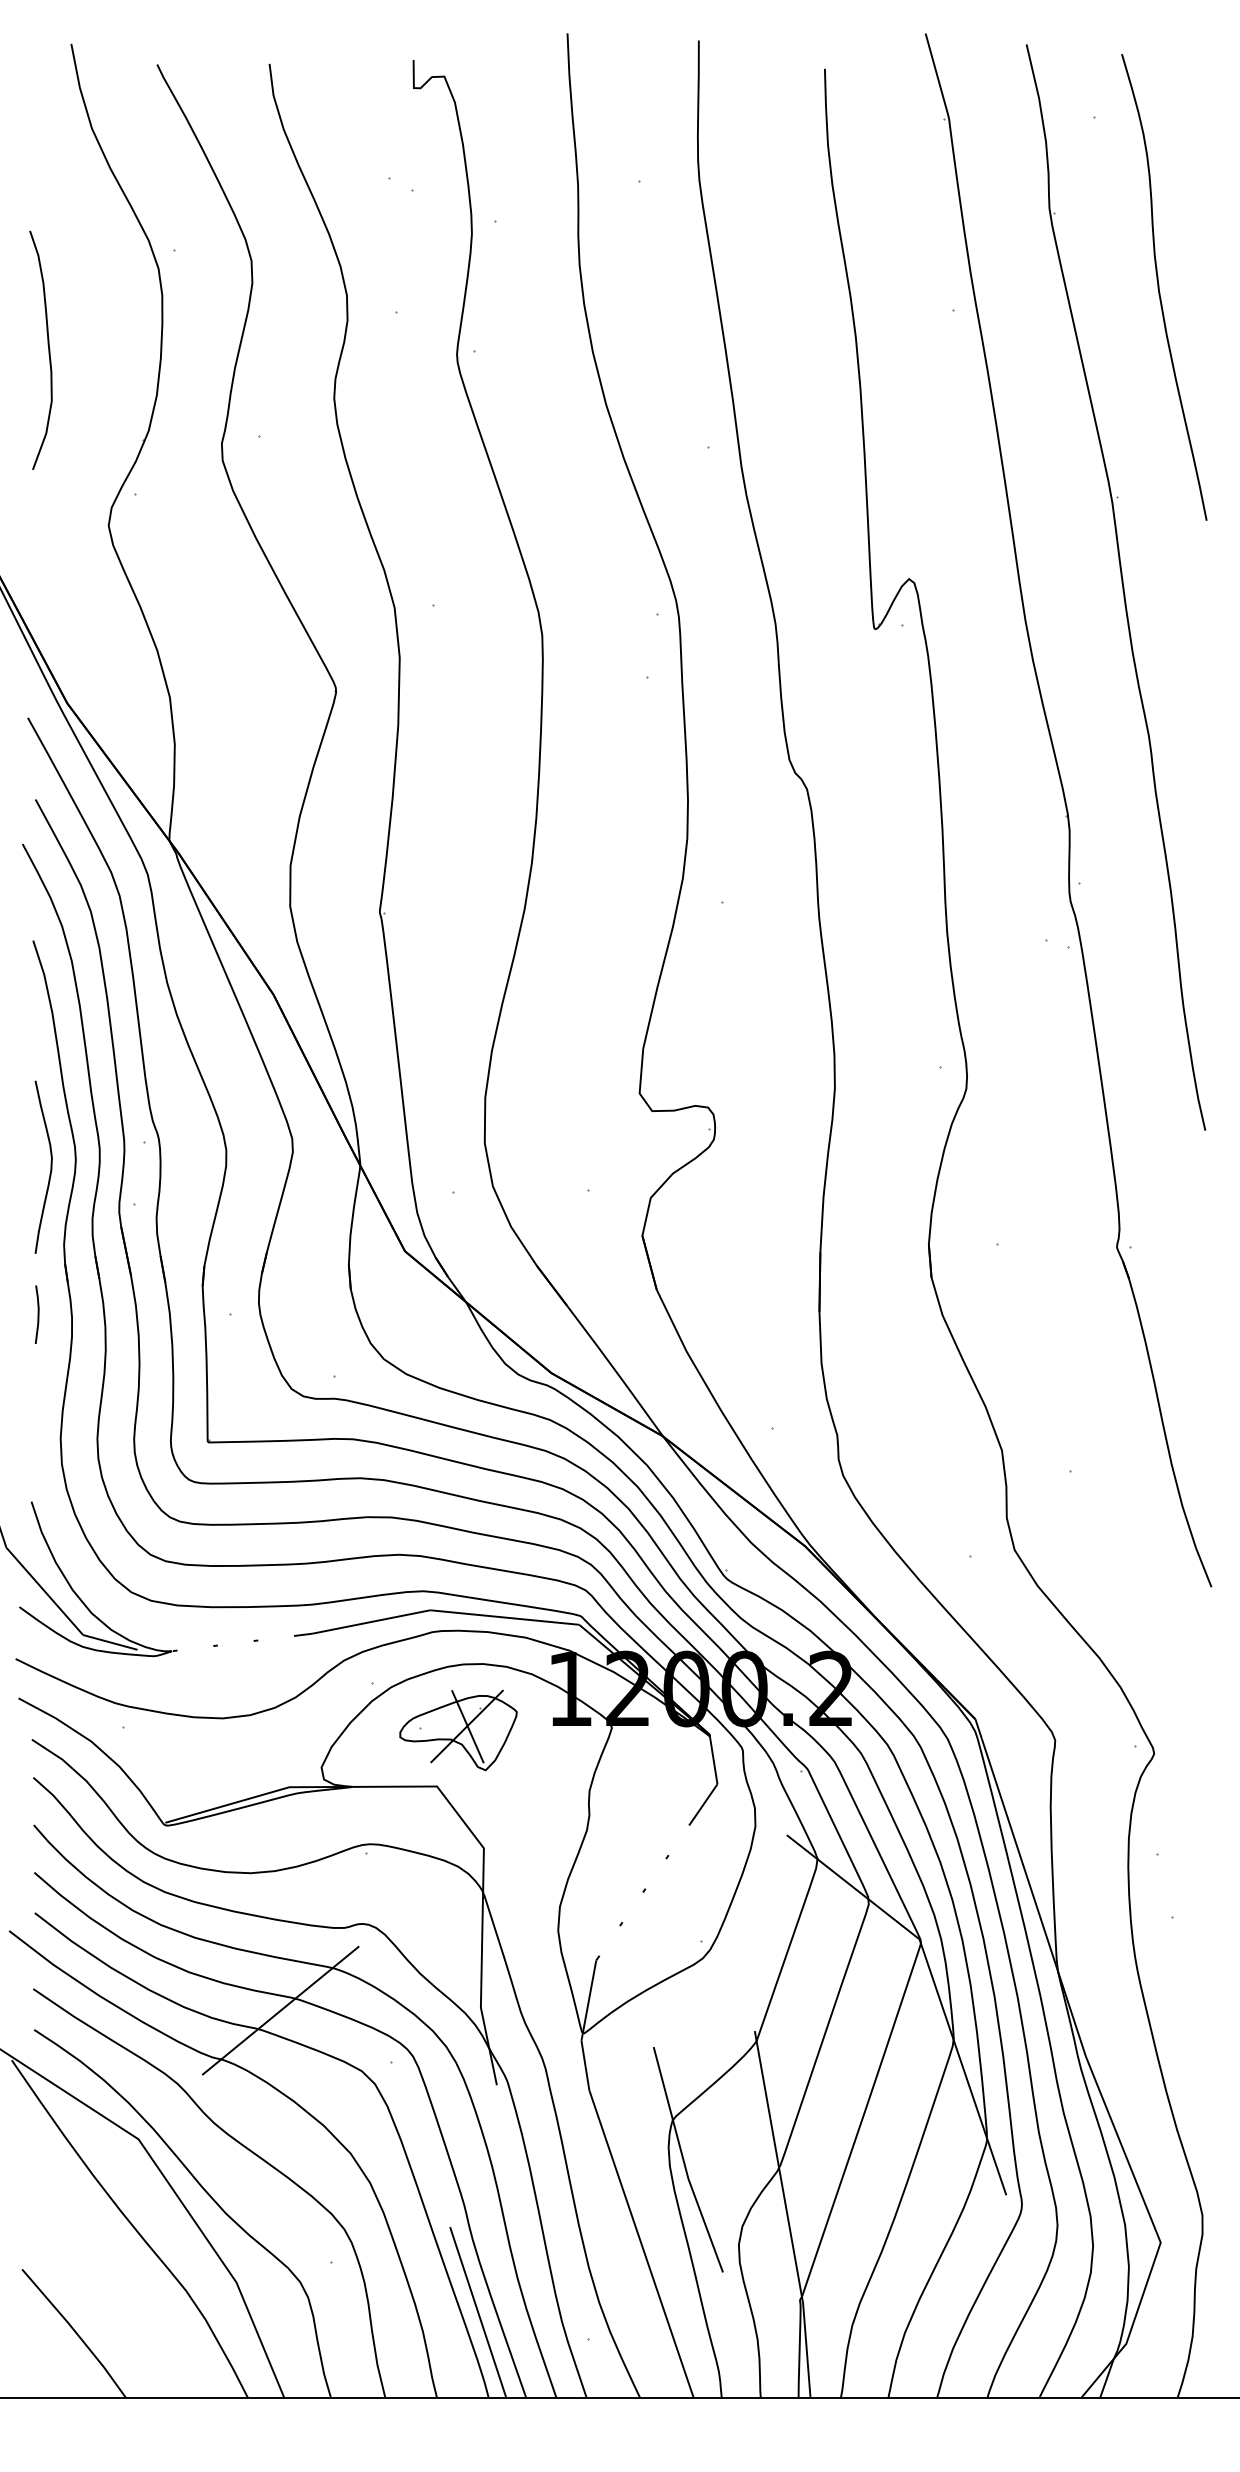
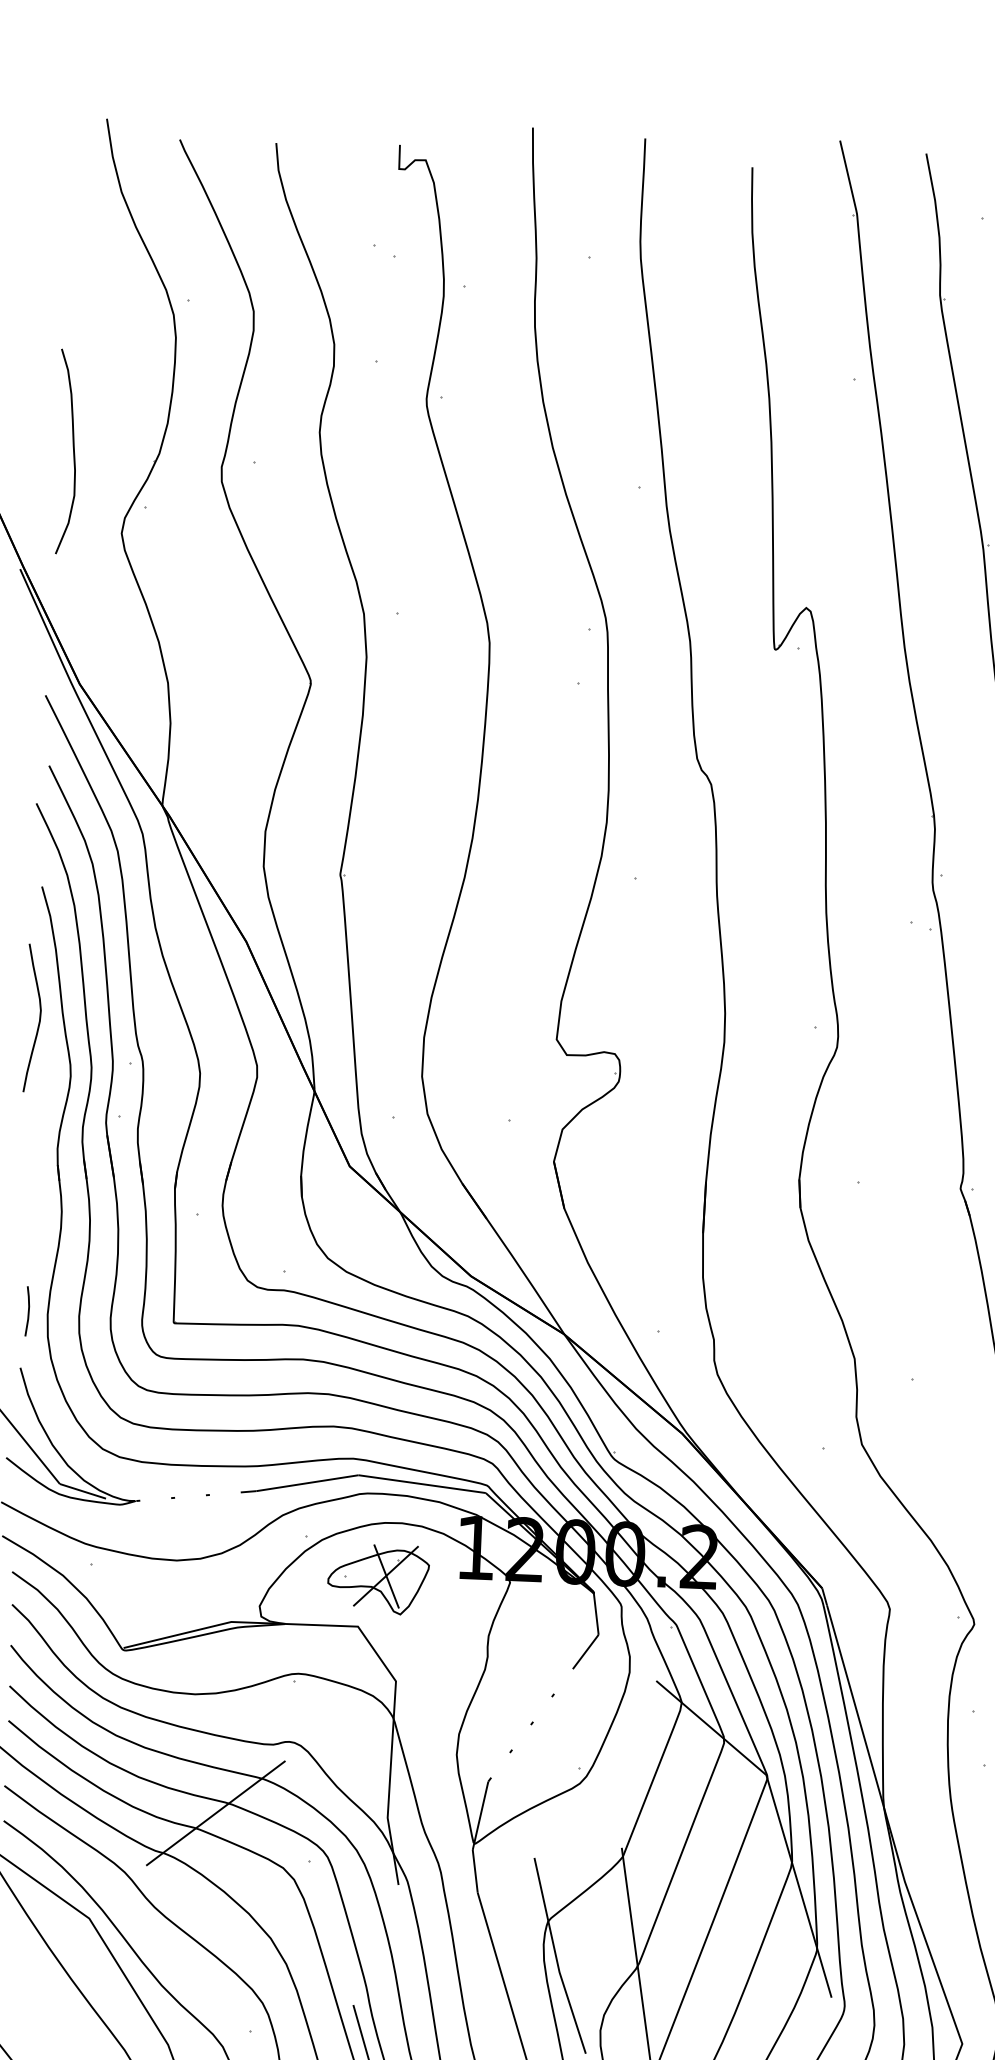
curve: (48, 350) -> (73, 452), moved
curve: (50, 1166) -> (39, 1017), moved
line: (37, 1314) -> (27, 1311), moved

